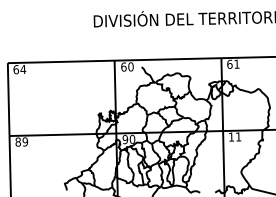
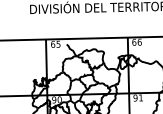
text: (236, 63) -> (139, 41), 61 -> 66
text: (130, 66) -> (58, 43), 60 -> 65
text: (231, 136) -> (135, 97), 11 -> 91

